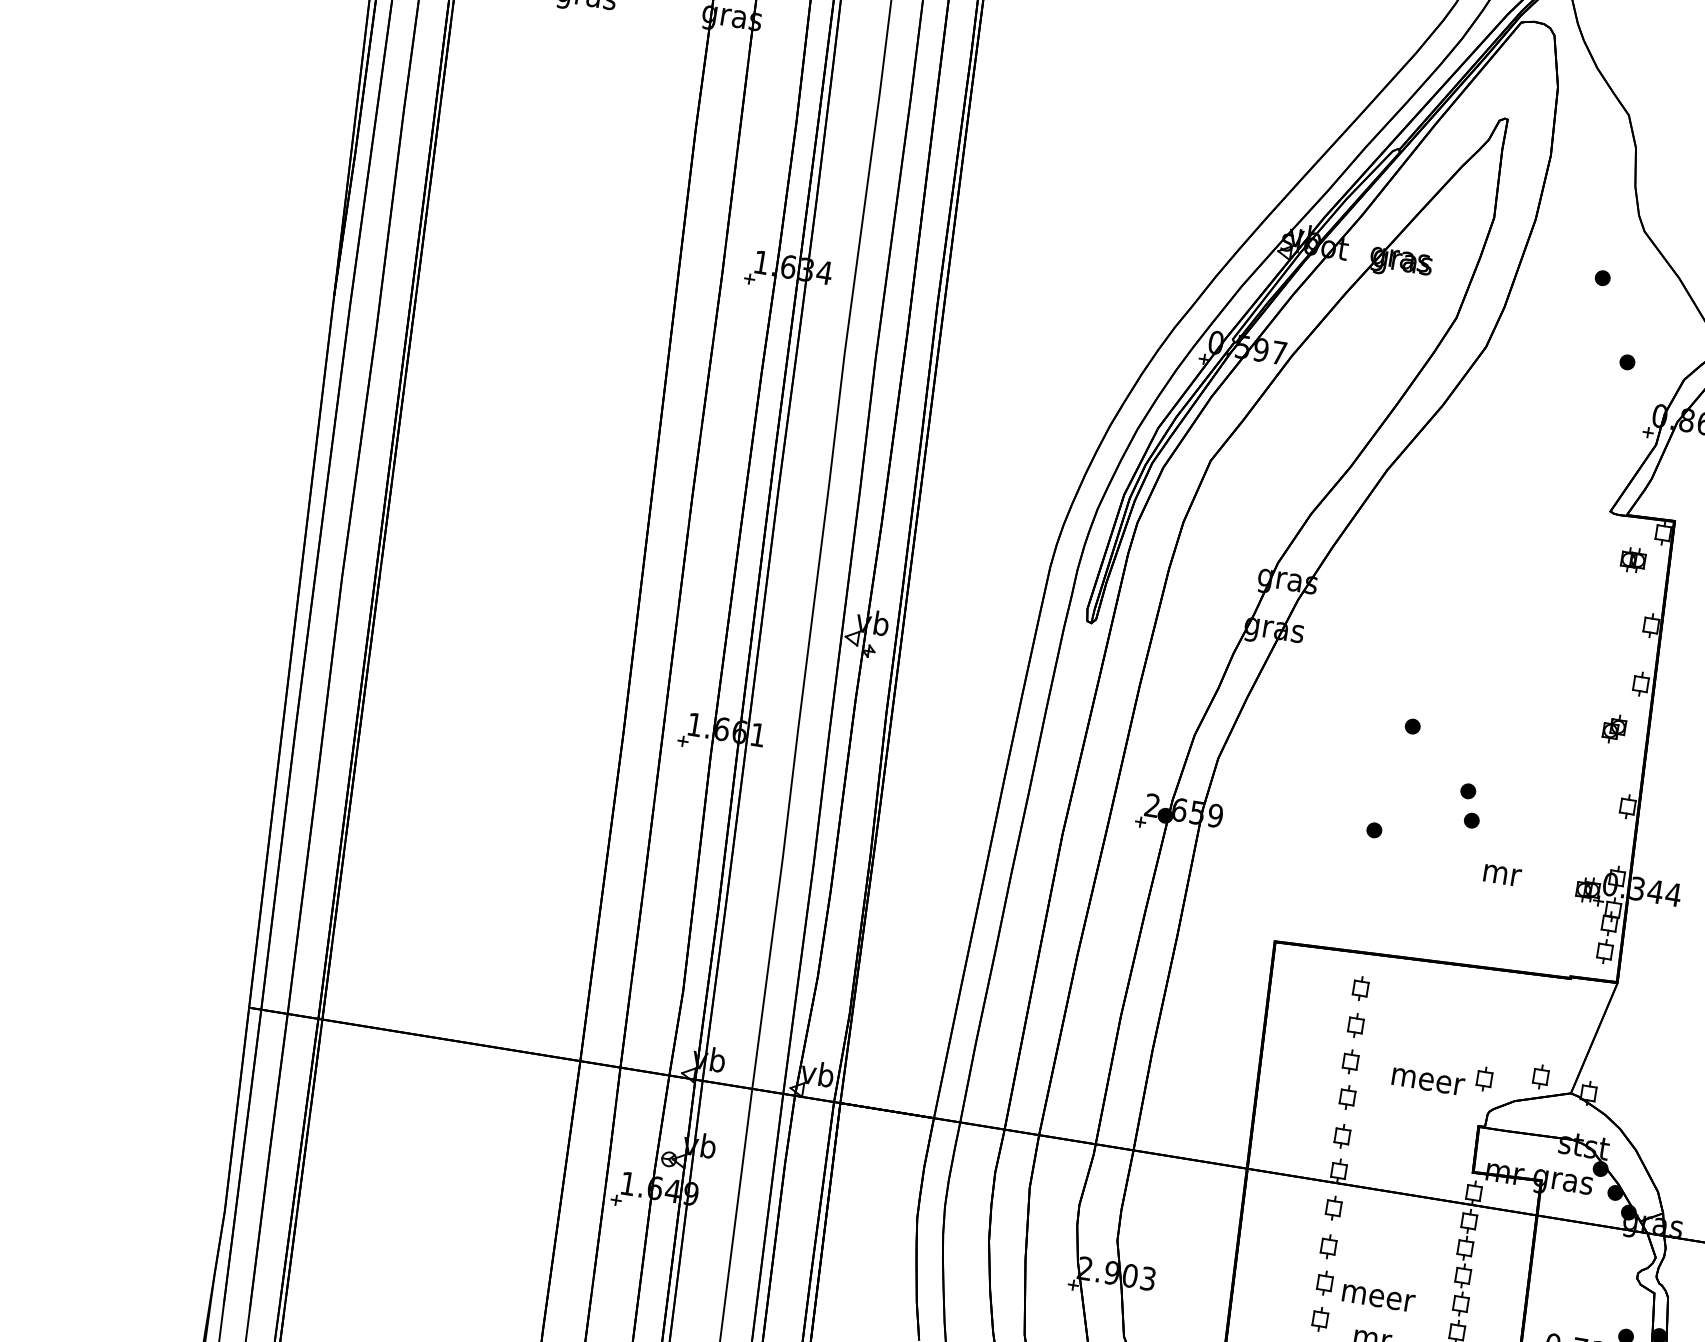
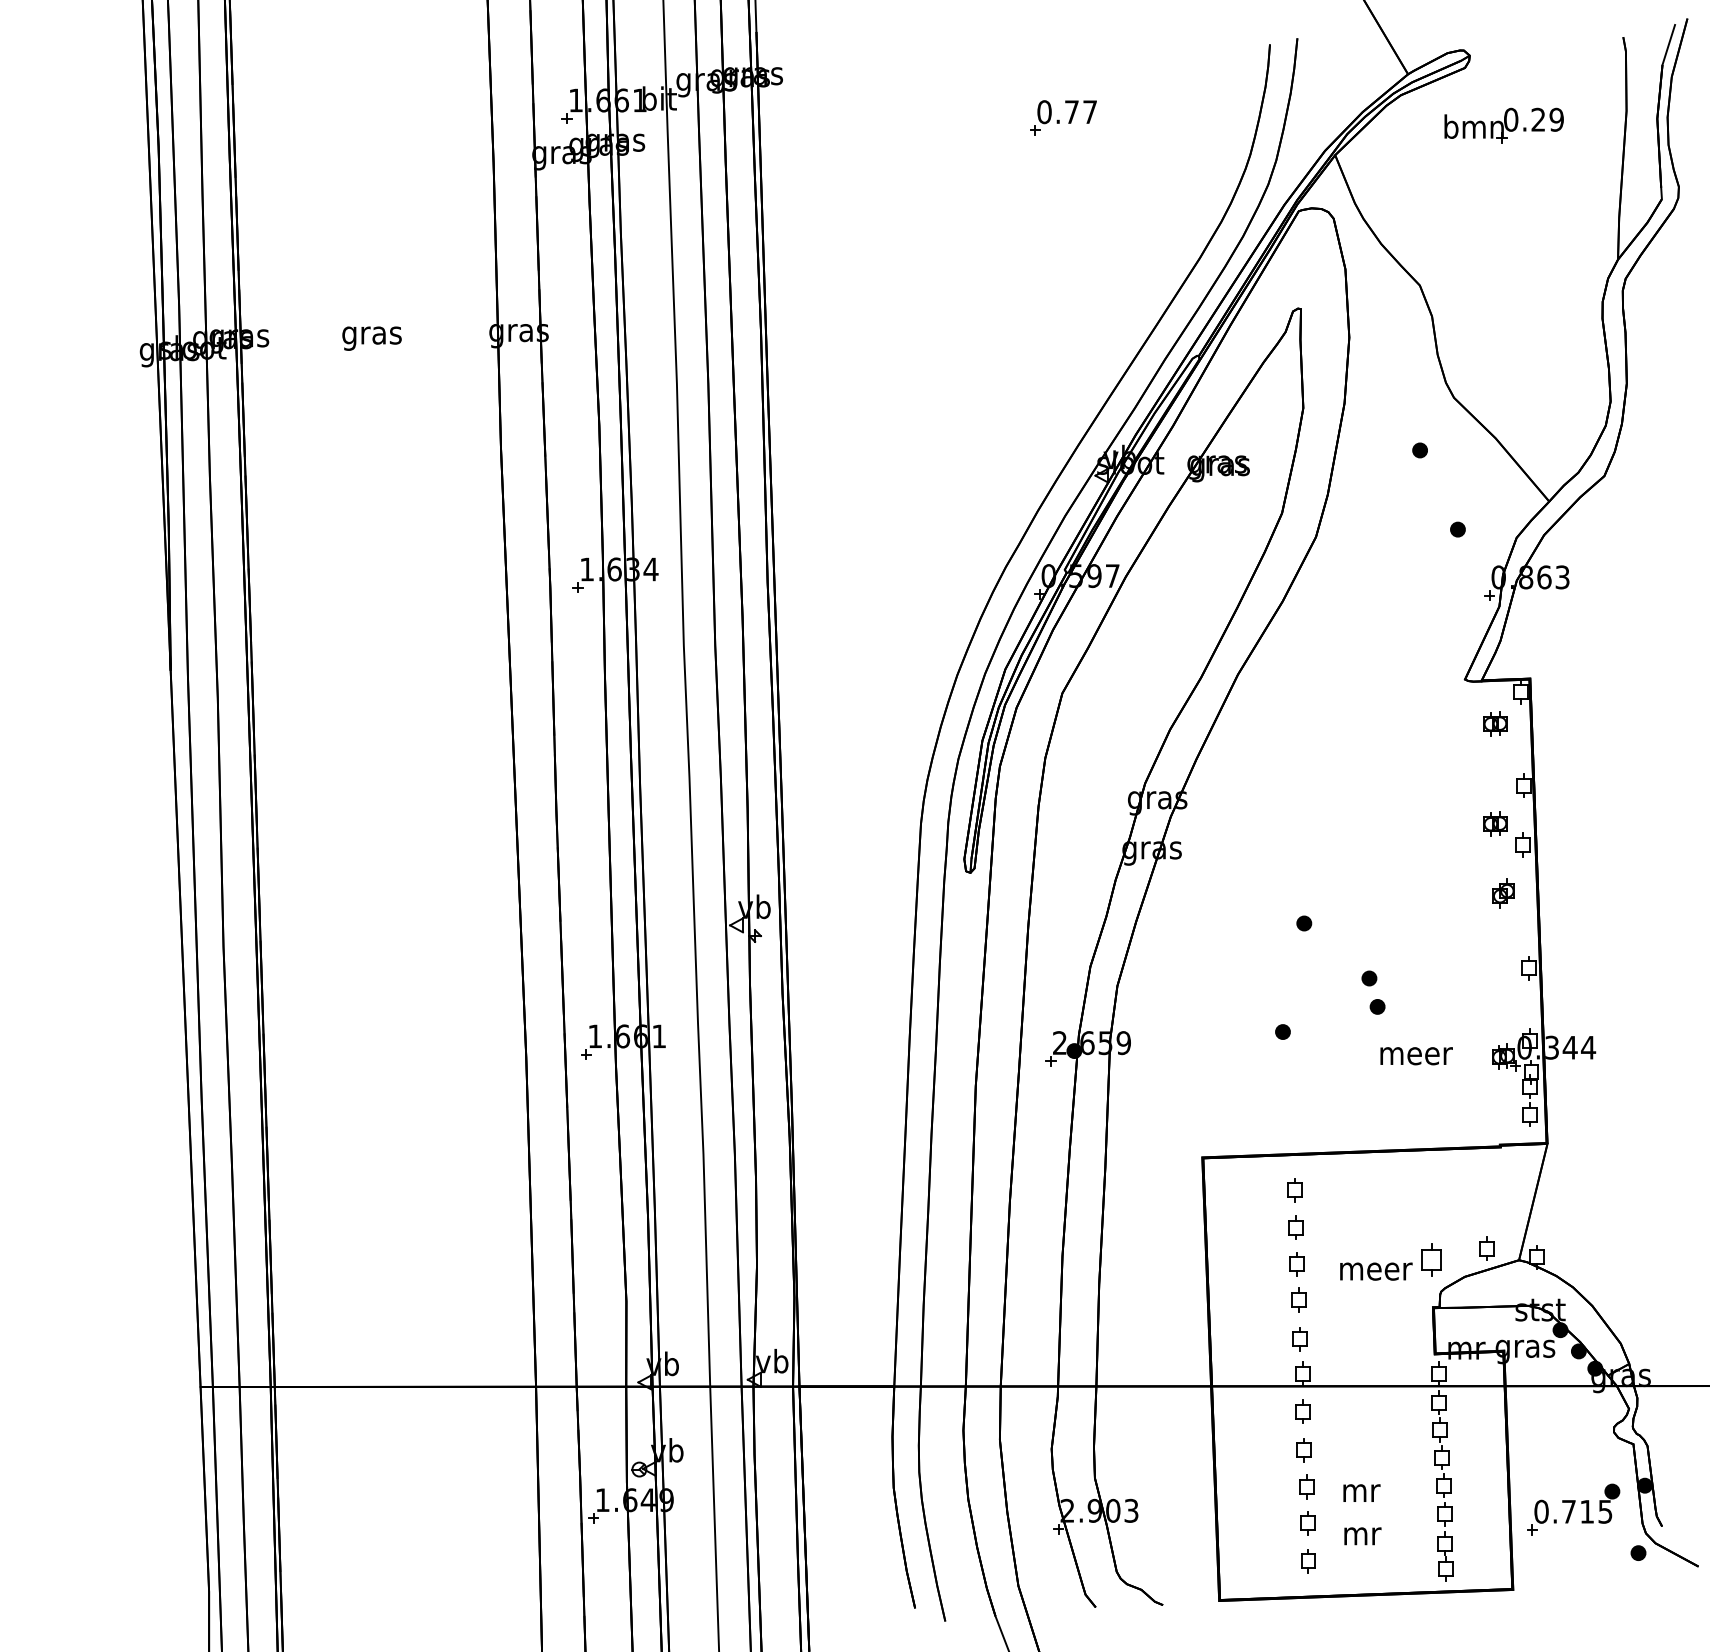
part: (1617, 658) -> (1495, 823), added
text: (1502, 875) -> (1416, 1056), mr -> meer
part: (1484, 1078) -> (1431, 1259), size x1.4
text: (1378, 1298) -> (1361, 1493), meer -> mr

